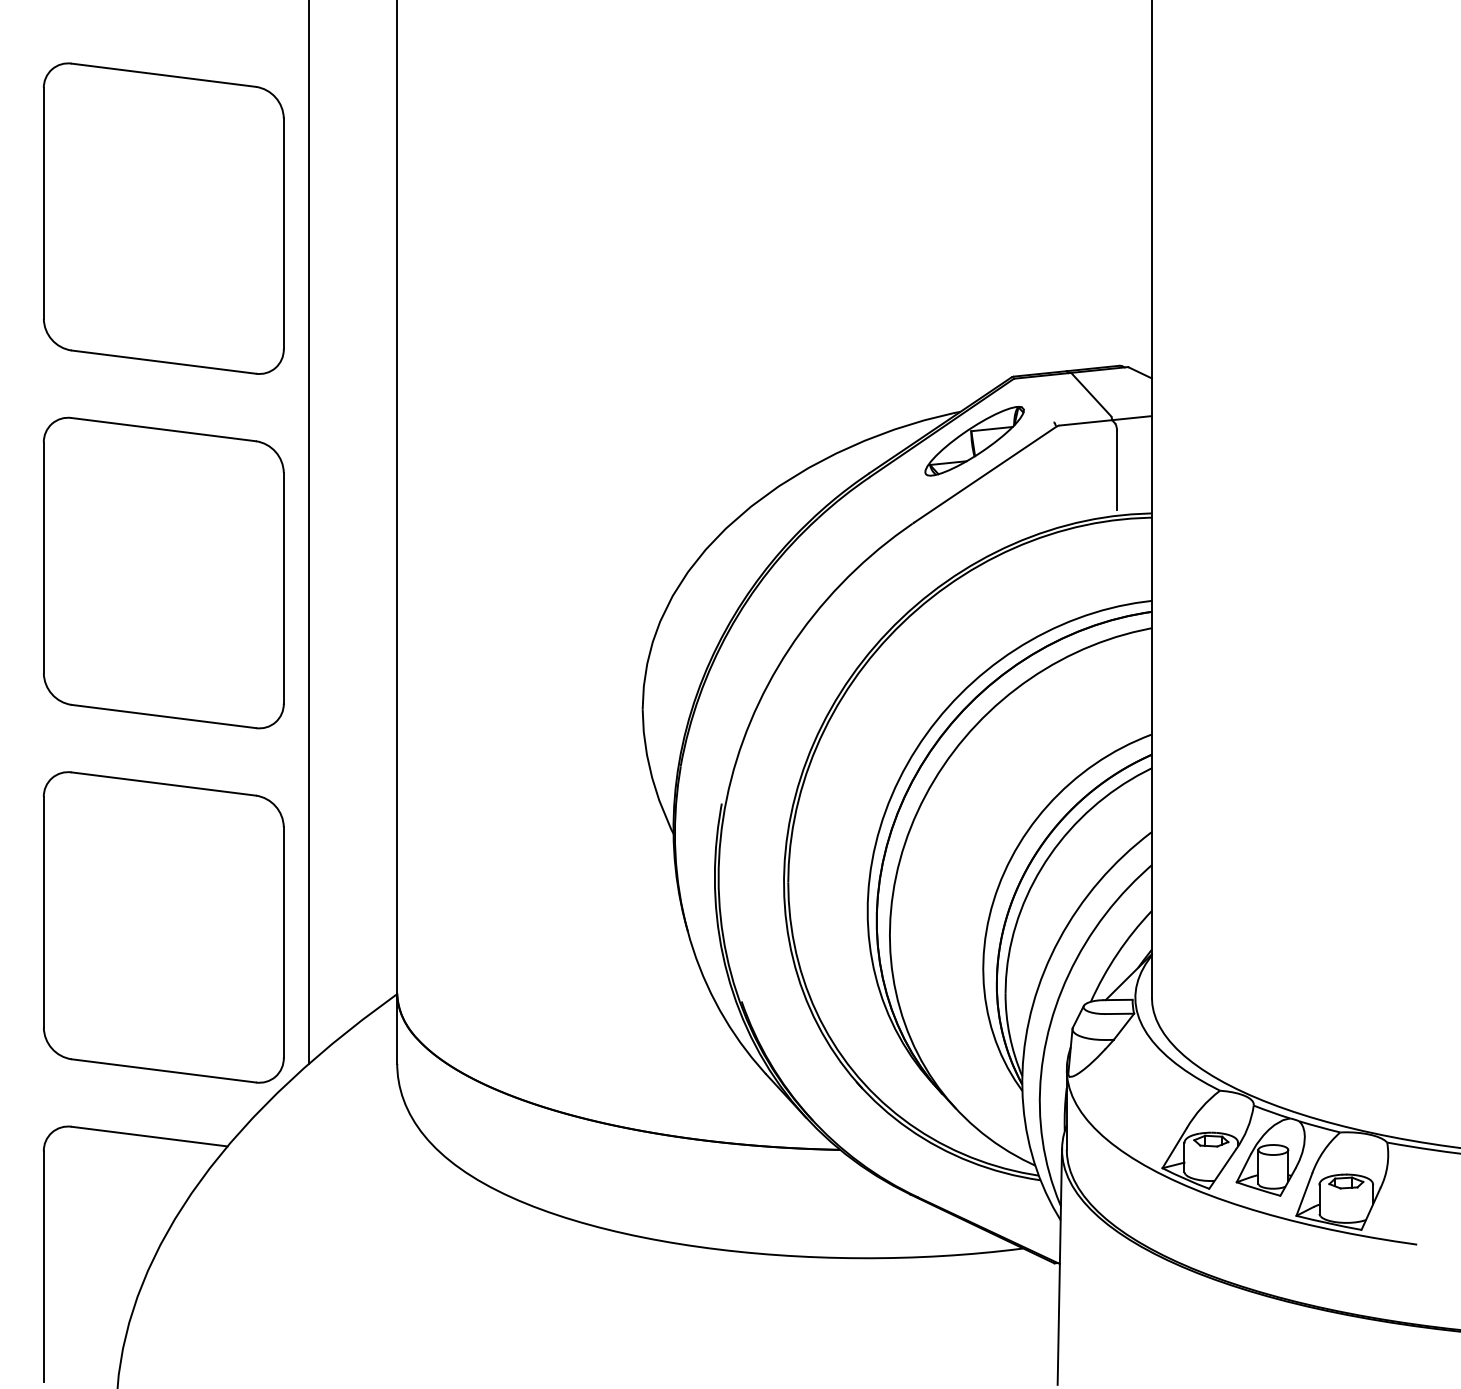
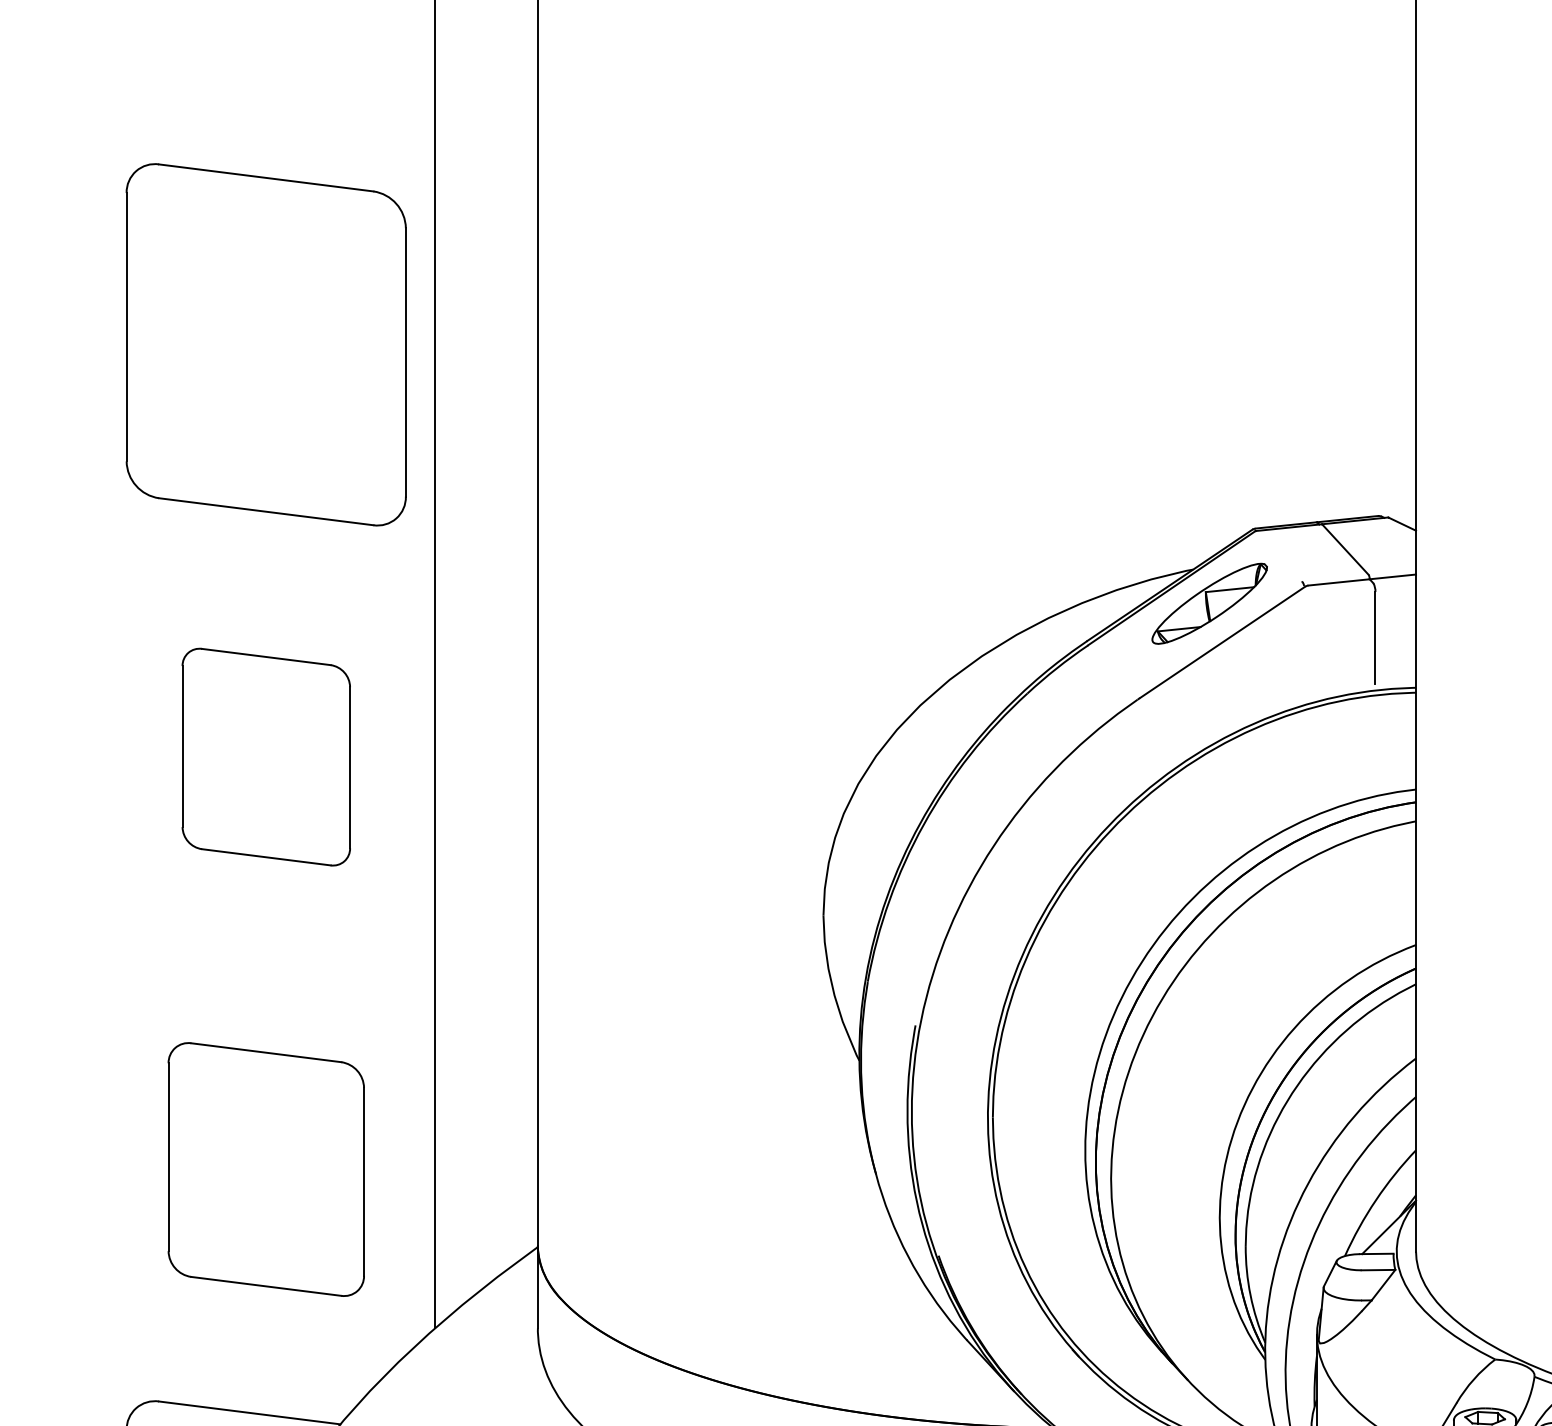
part: (163, 572) -> (265, 756), size x0.6
part: (163, 927) -> (265, 1169), size x0.7

